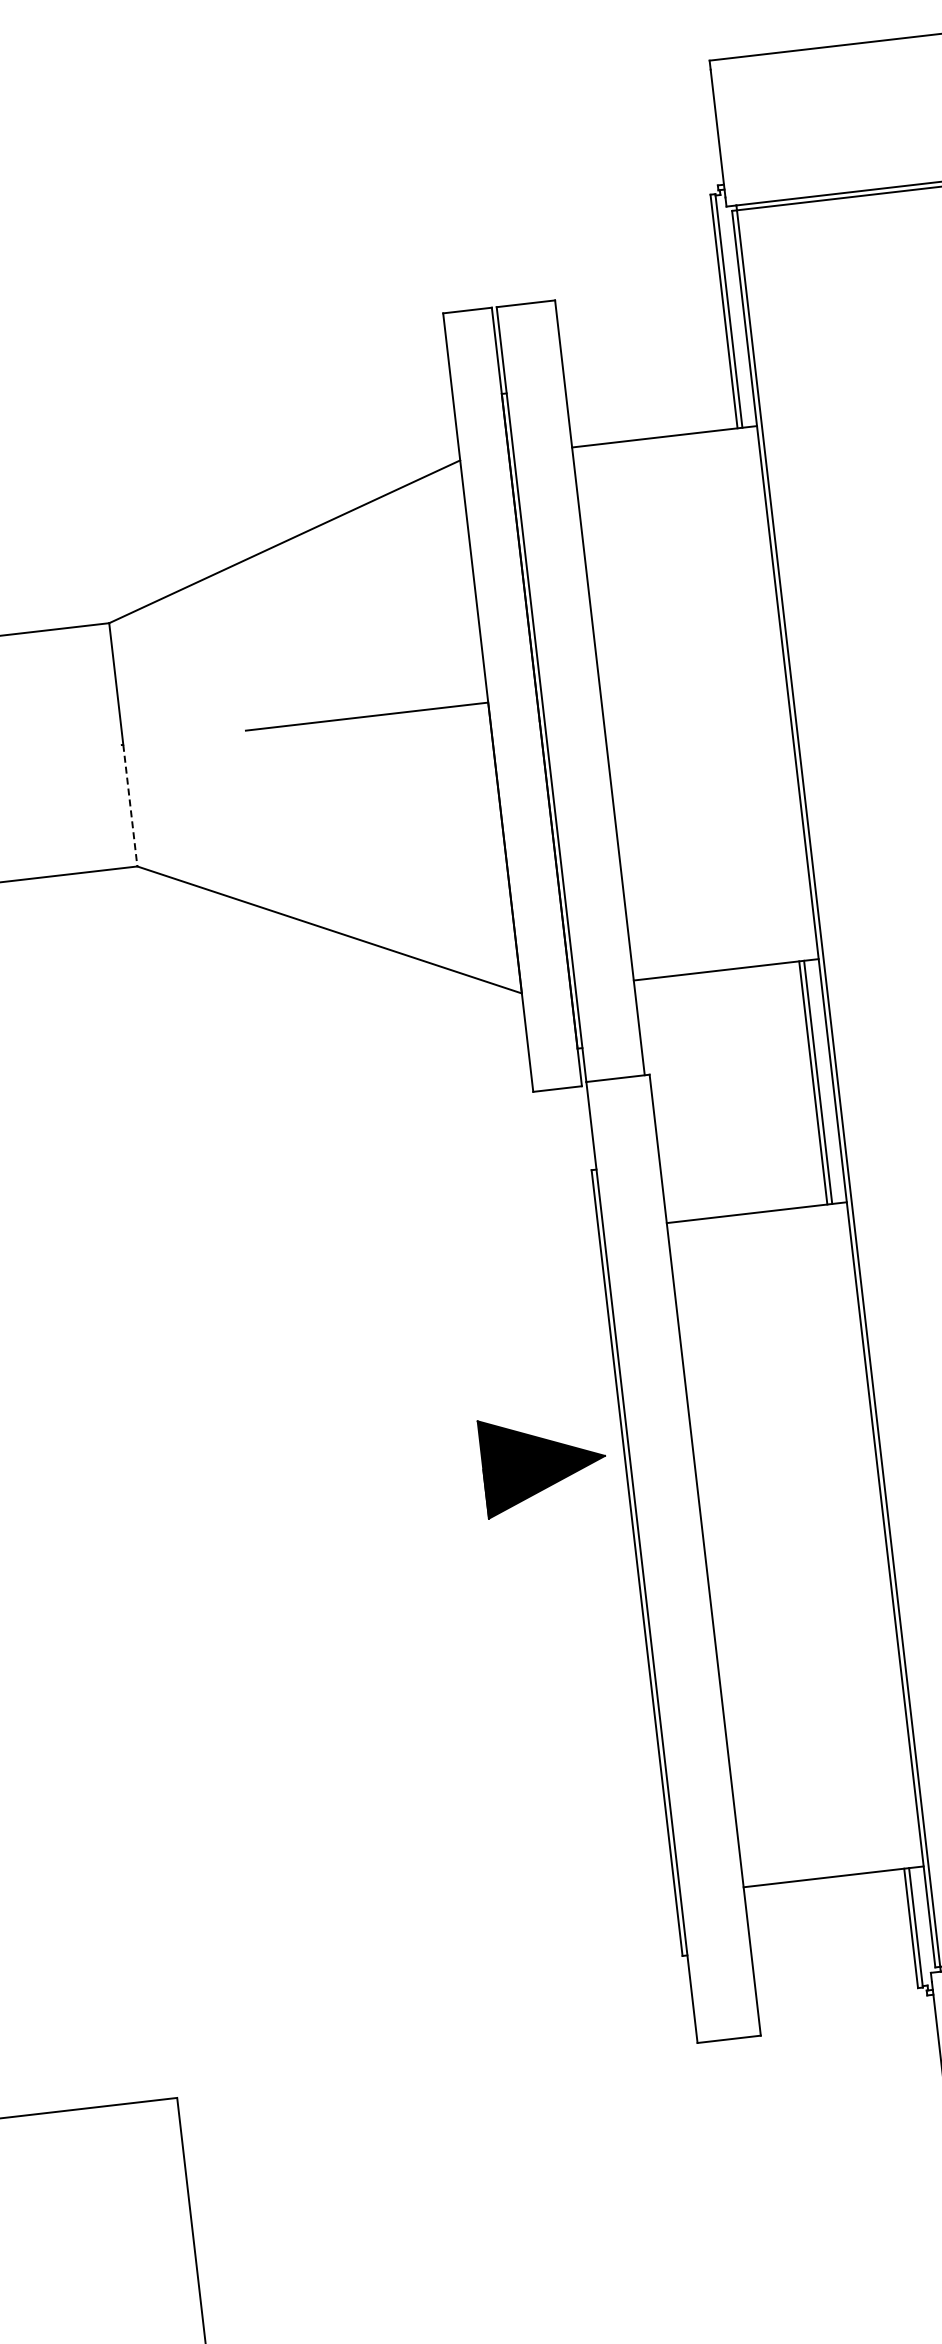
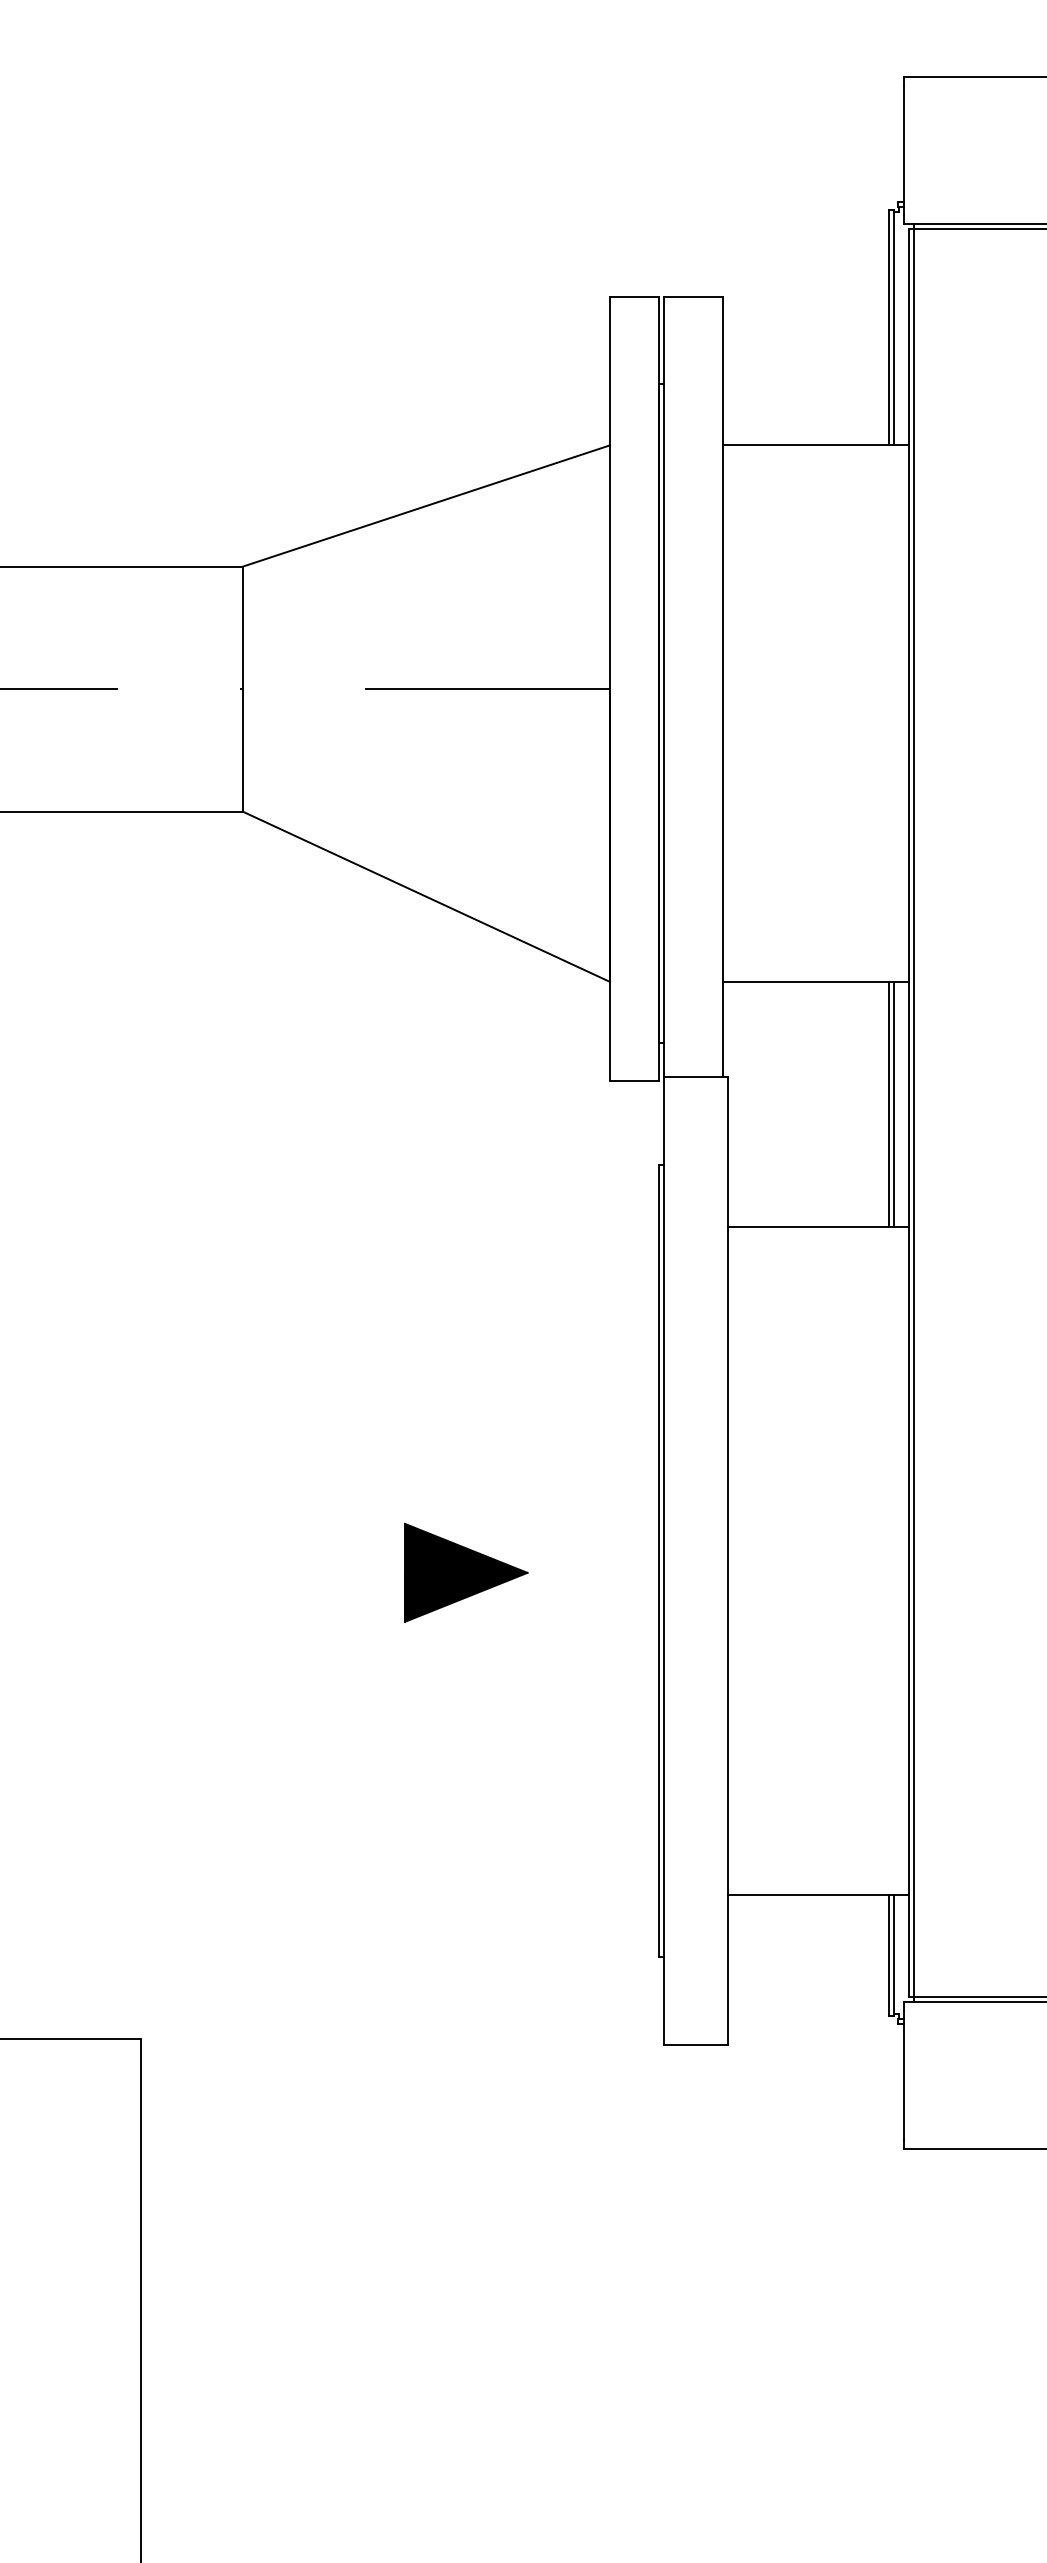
line: (130, 805) -> (242, 750), dashed -> solid
part: (544, 1462) -> (466, 1572), moved

